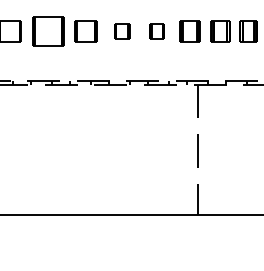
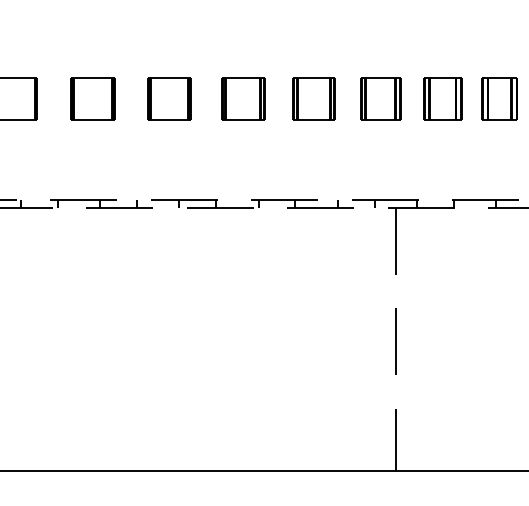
part: (48, 31) -> (93, 99), size x0.71
part: (122, 31) -> (243, 99), size x1.43
part: (156, 31) -> (312, 99), size x1.43

